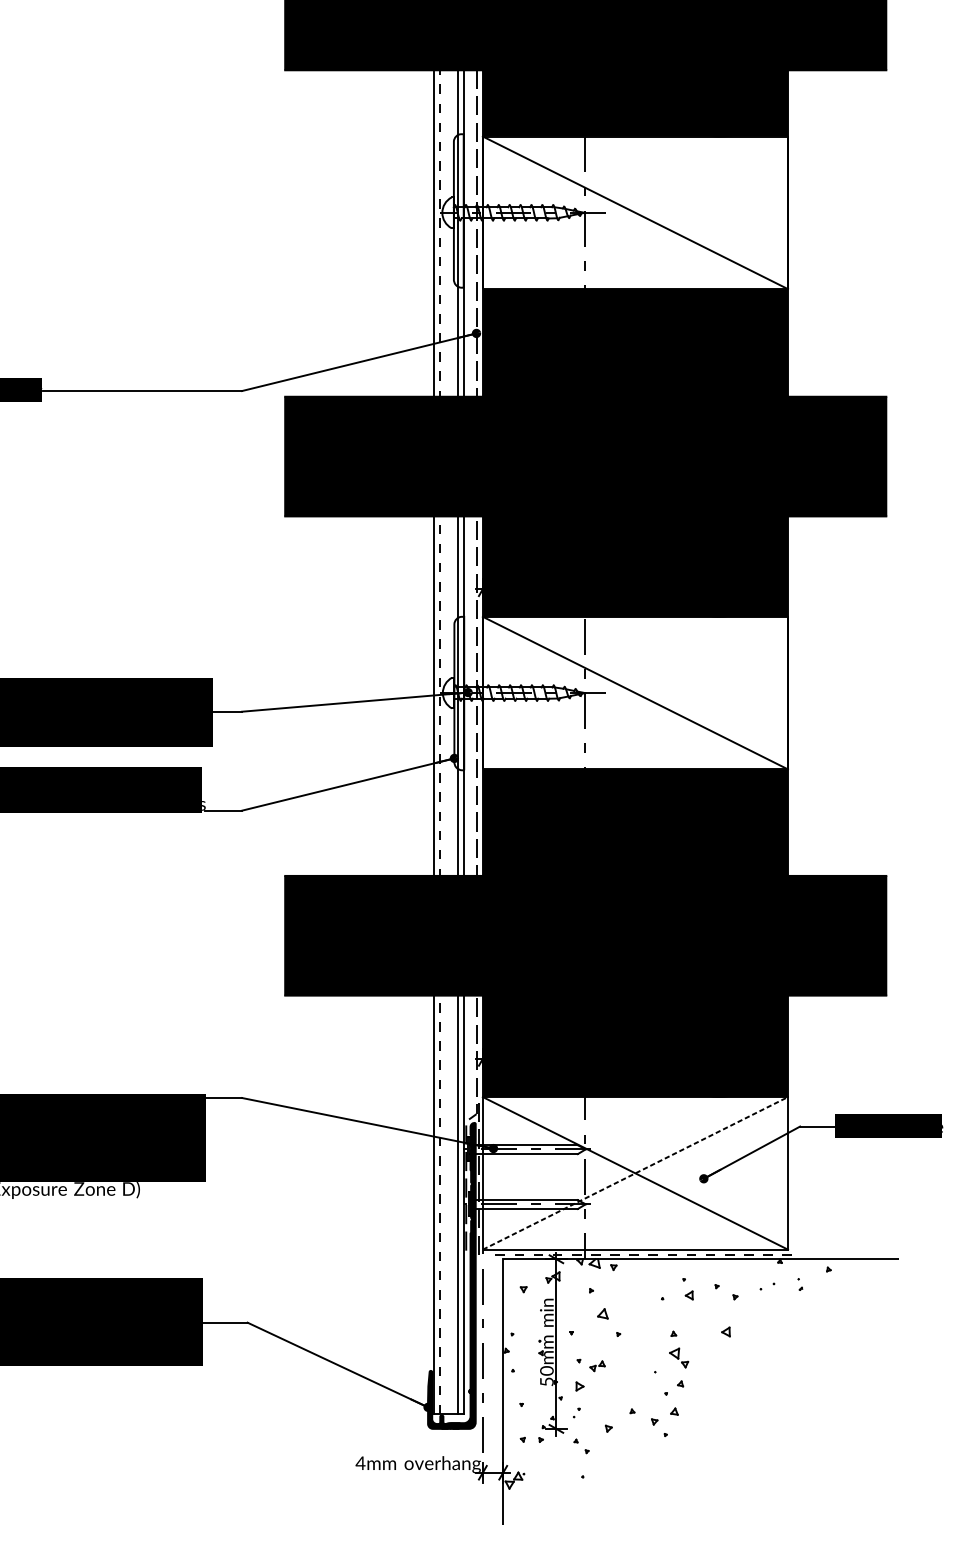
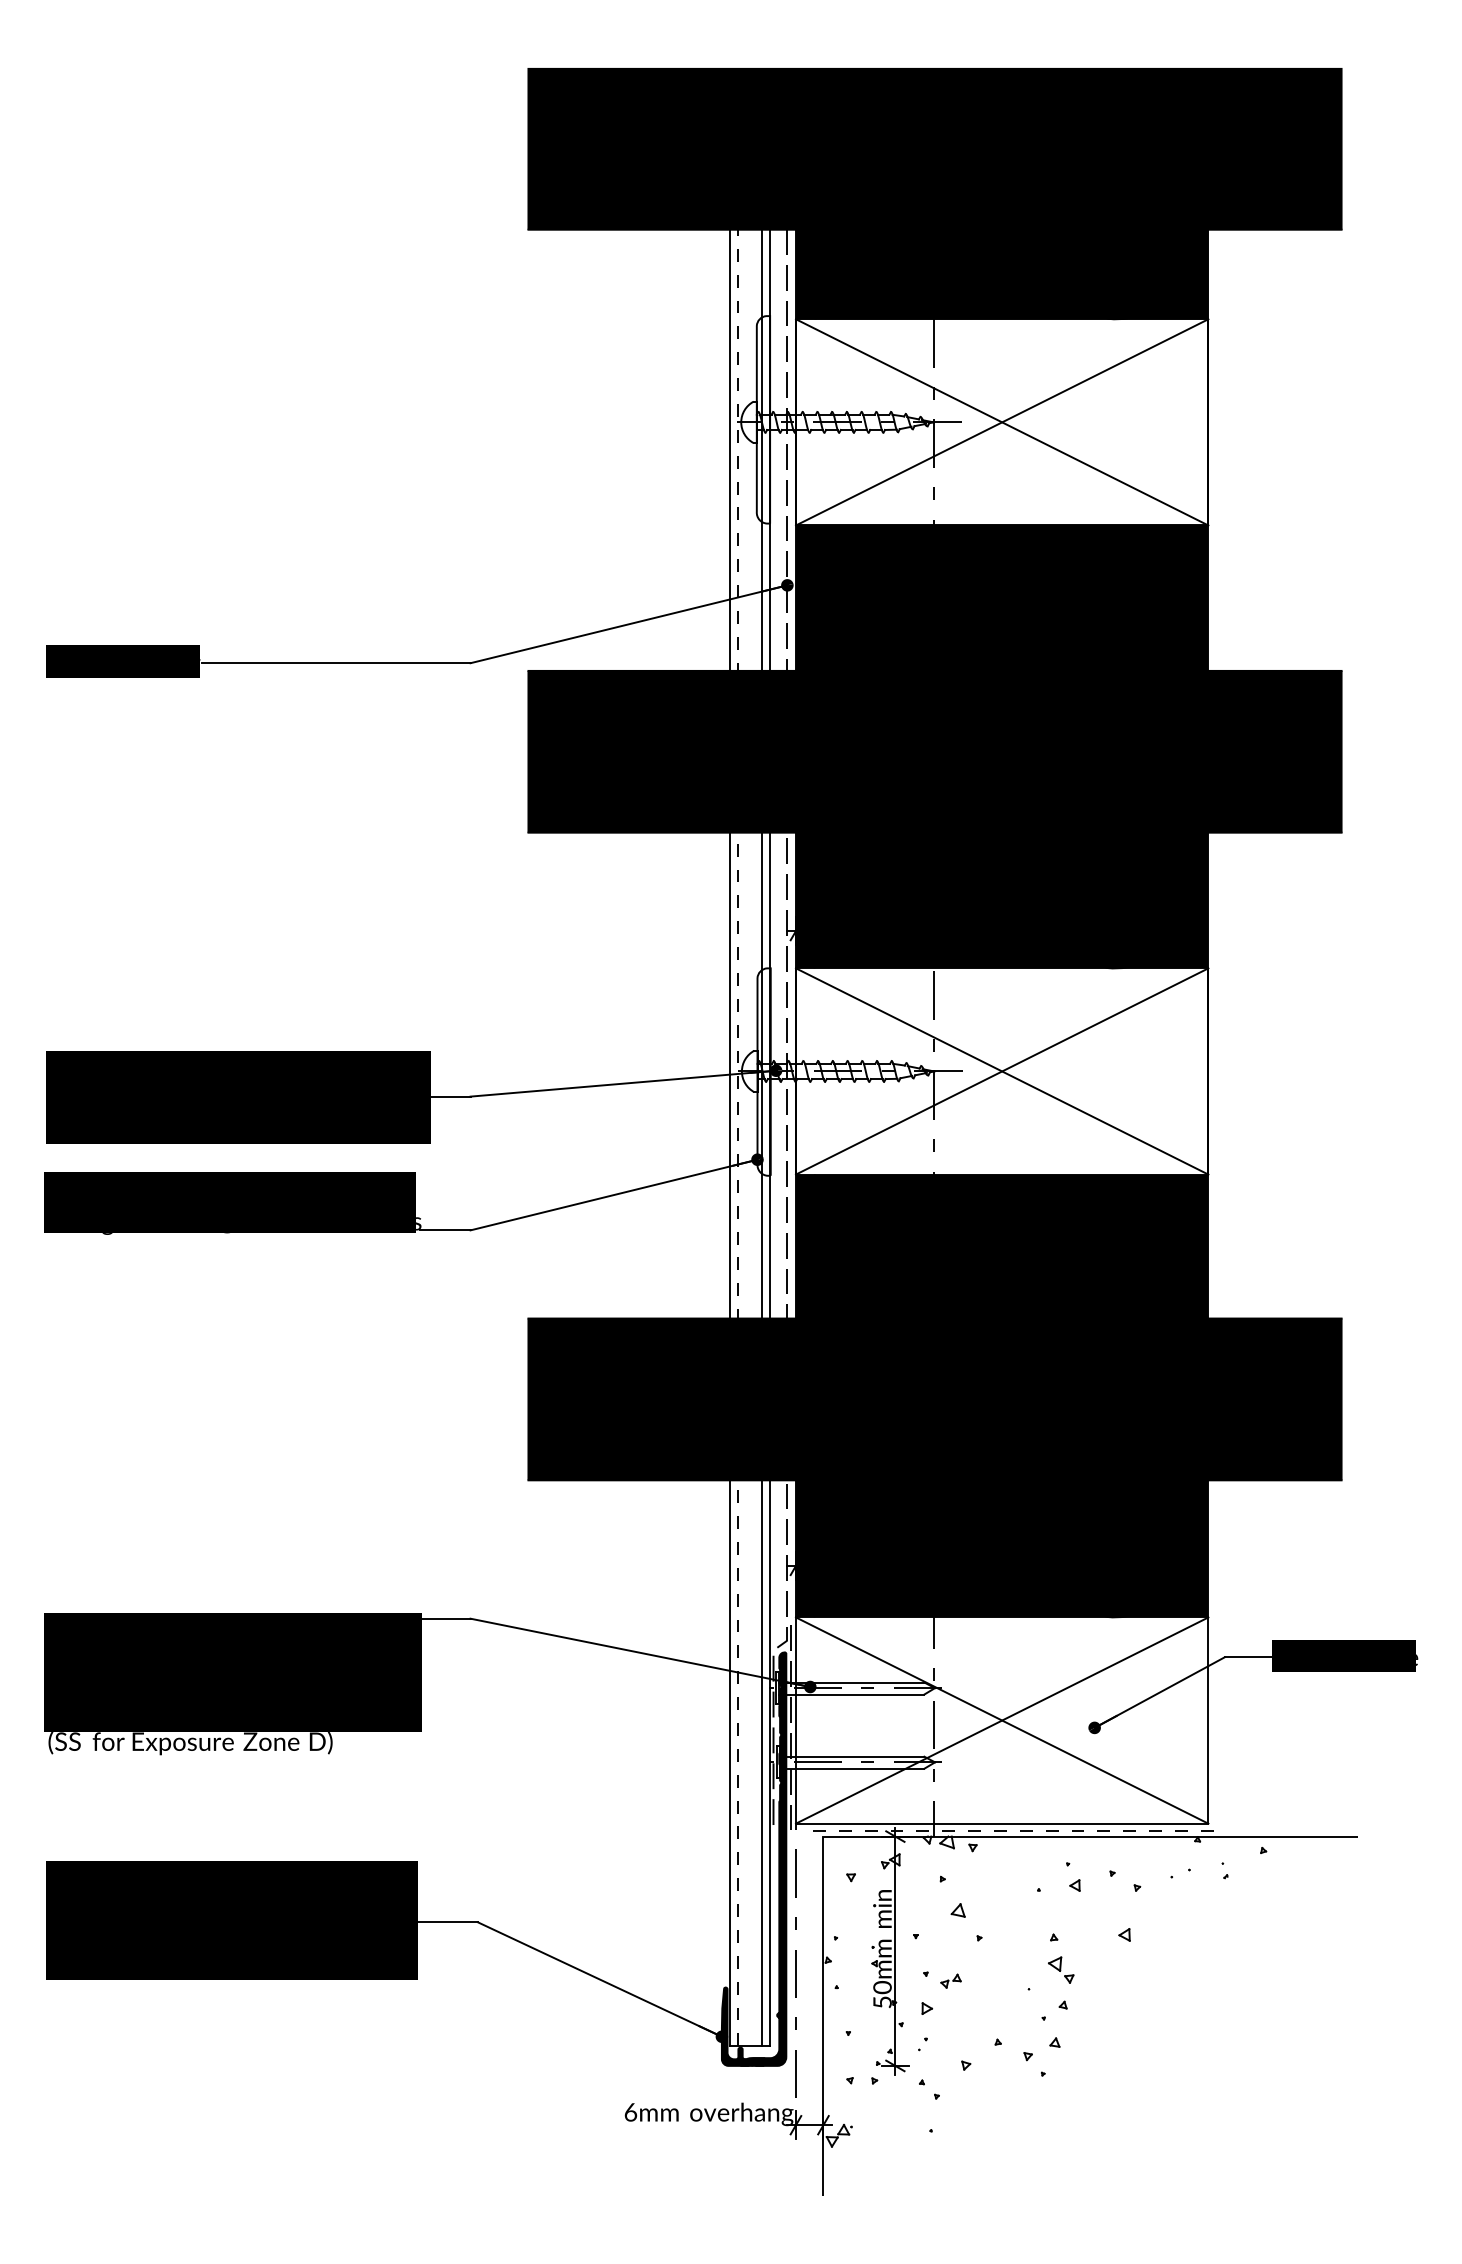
line: (634, 212) -> (1001, 422), added
line: (634, 693) -> (1001, 1071), added
line: (635, 1173) -> (1002, 1720), dashed -> solid
text: (360, 1463) -> (630, 2112), 4mm -> 6mm

